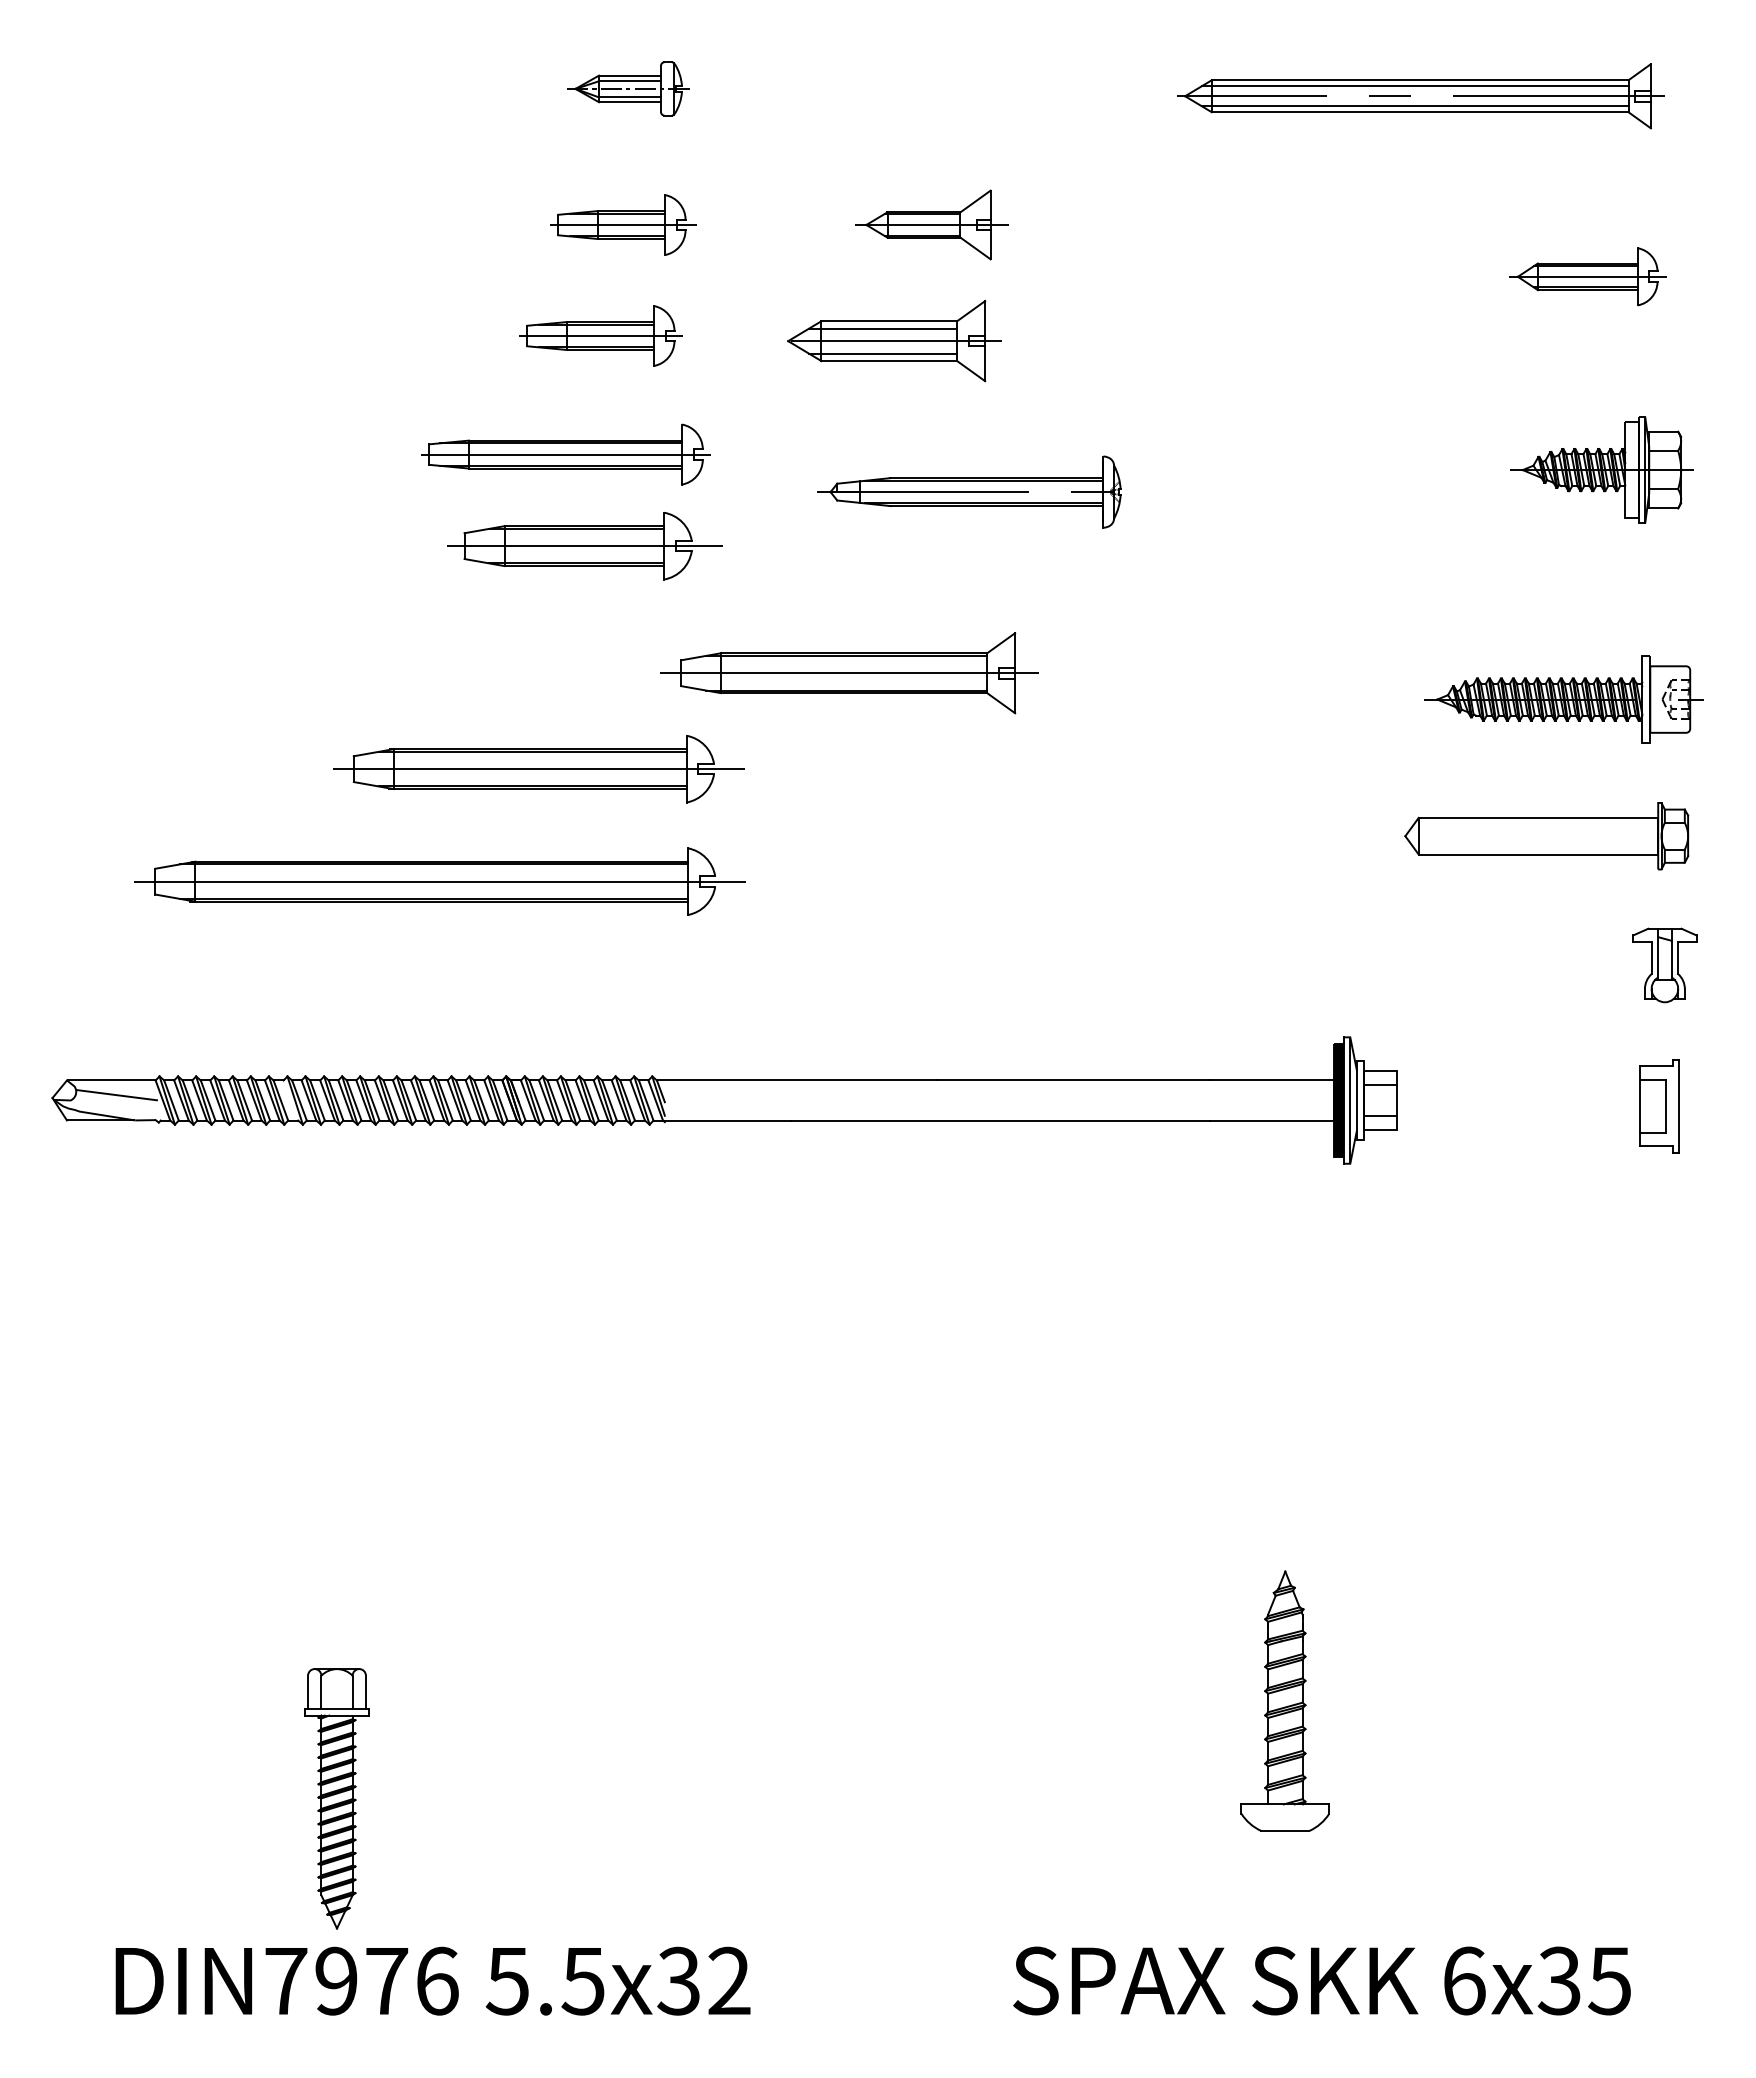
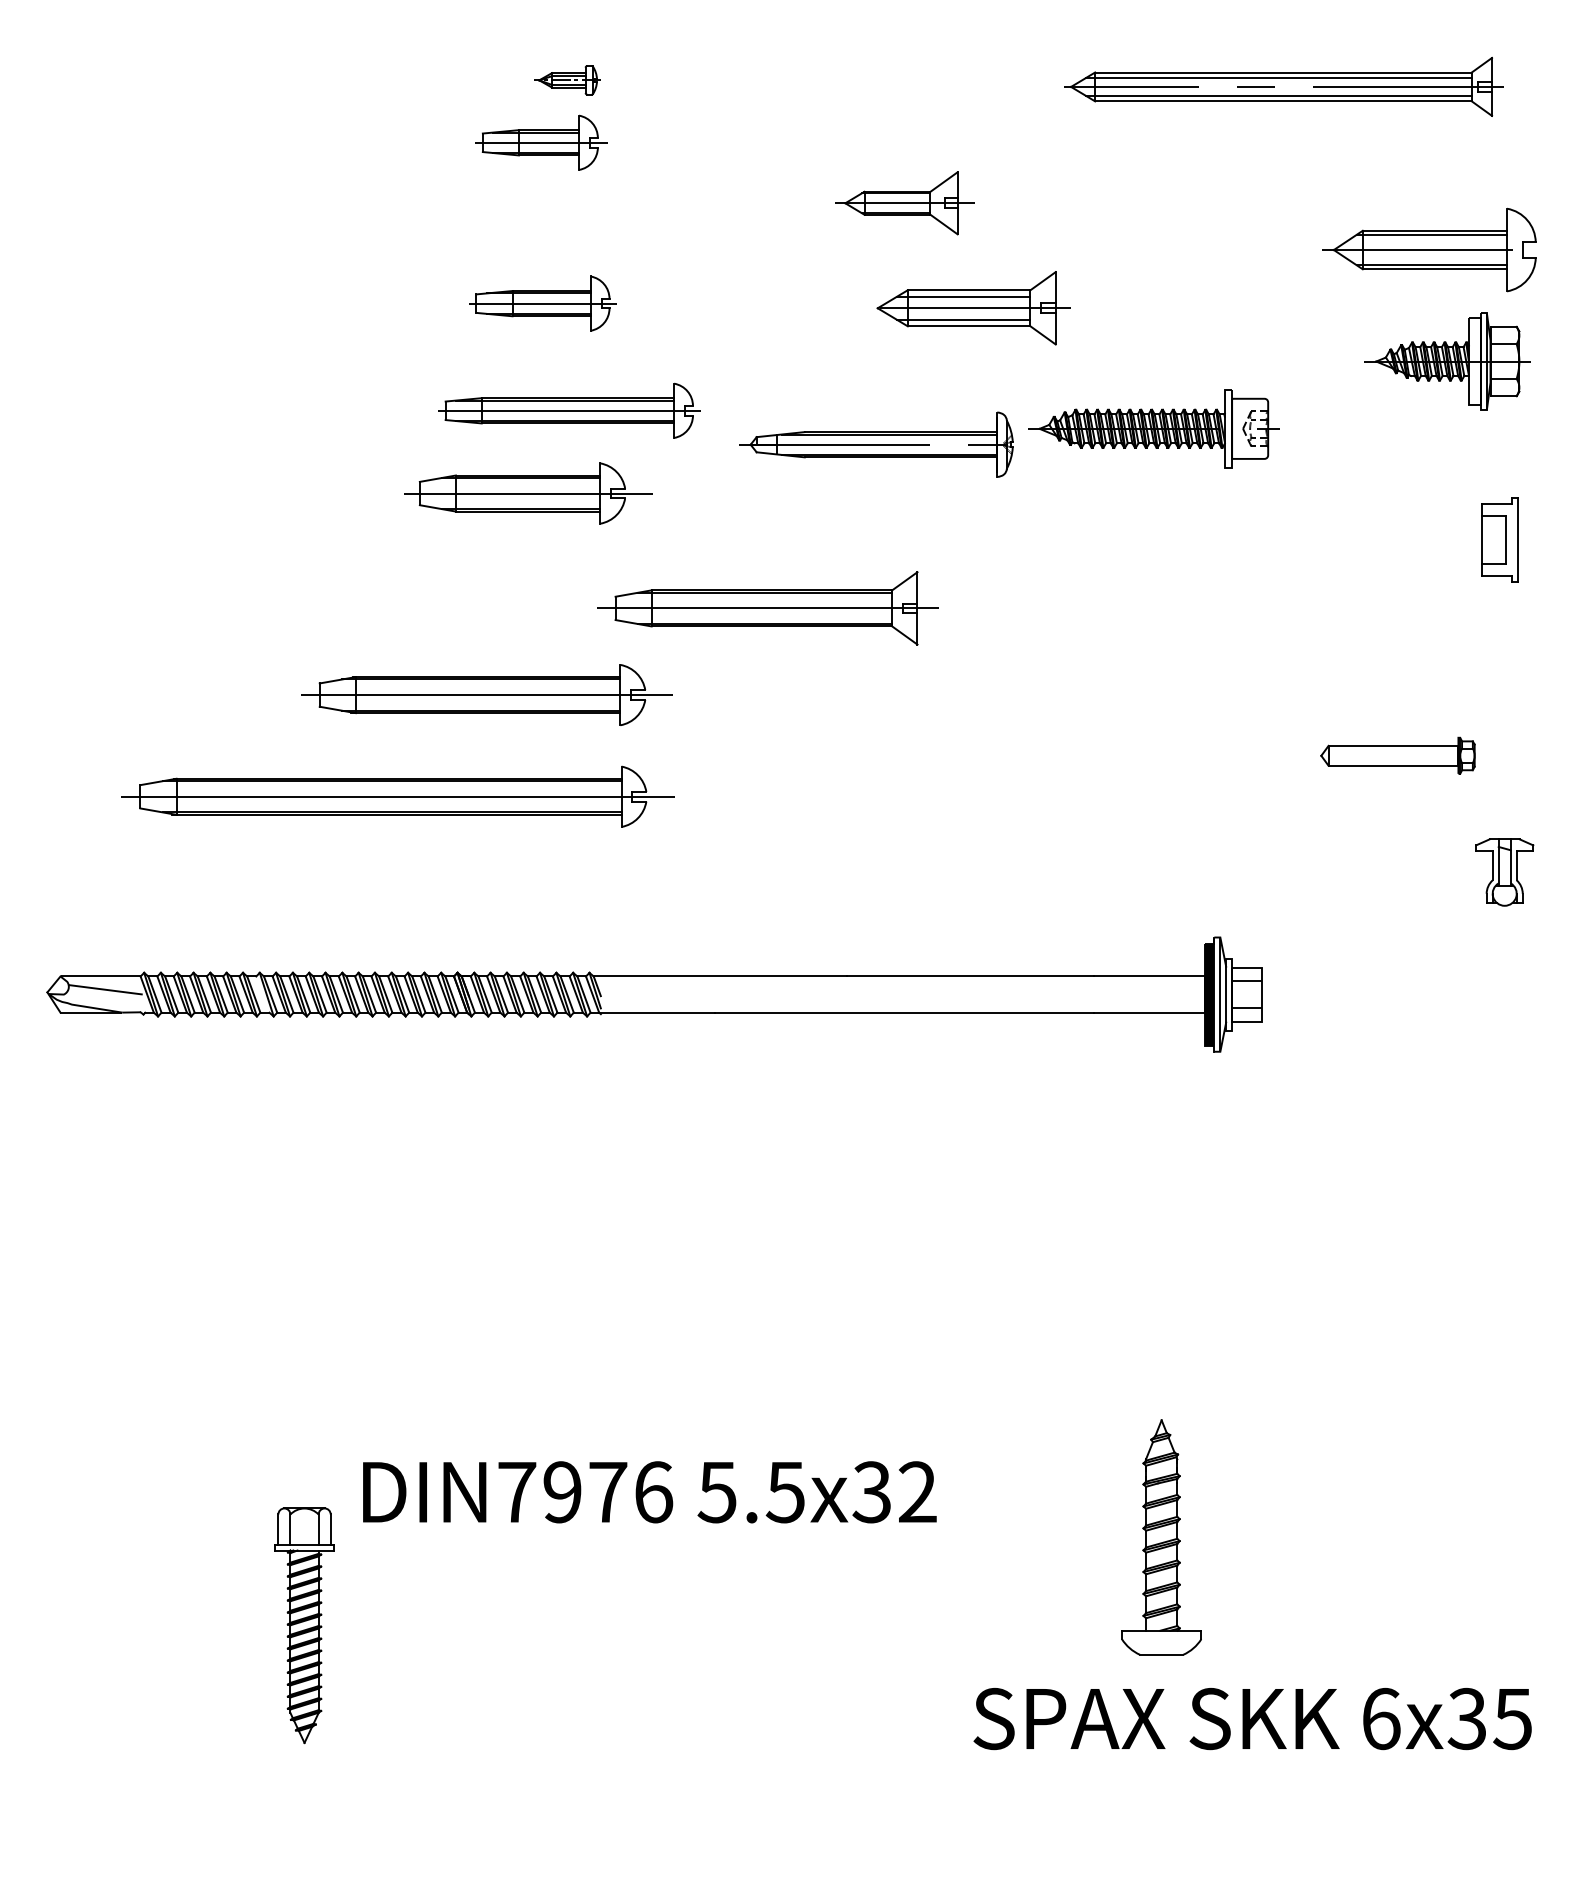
part: (628, 88) -> (568, 79), size x0.6
part: (623, 224) -> (541, 142), moved
part: (931, 224) -> (904, 202), moved
part: (1587, 276) -> (1434, 249), size x1.6
part: (894, 341) -> (973, 308), moved
part: (565, 454) -> (568, 410), moved
part: (1601, 469) -> (1447, 361), moved
part: (1563, 699) -> (1153, 428), moved
part: (1546, 836) -> (1397, 755), size x0.6
part: (1659, 1106) -> (1499, 539), moved
text: (432, 1980) -> (649, 1491), moved
text: (1321, 1980) -> (1252, 1718), moved

